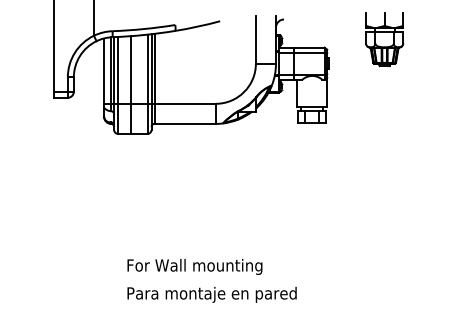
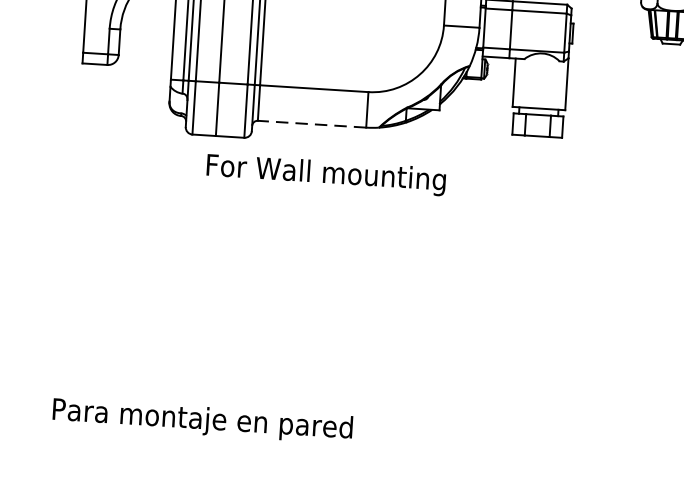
line: (185, 123) -> (312, 123), solid -> dashed
text: (194, 266) -> (325, 174), moved
text: (211, 294) -> (201, 420), moved

